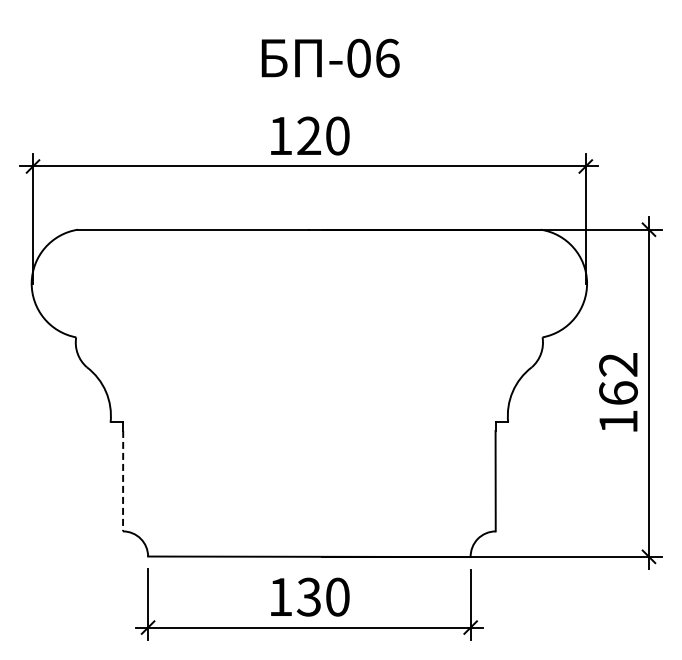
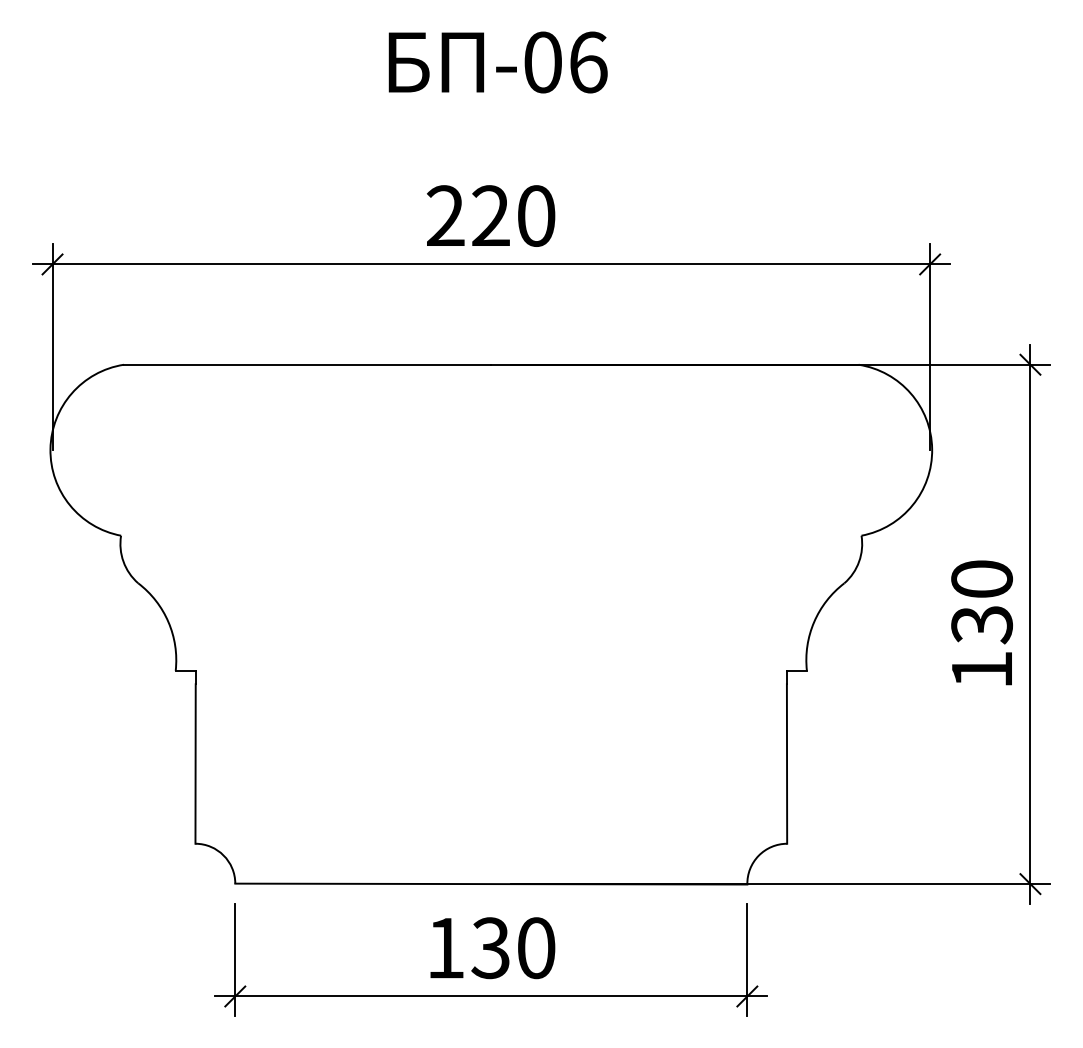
text: (330, 57) -> (497, 61), moved
text: (280, 135) -> (445, 215), 120 -> 220
text: (618, 379) -> (982, 602), 162 -> 130
line: (123, 481) -> (196, 764), dashed -> solid

